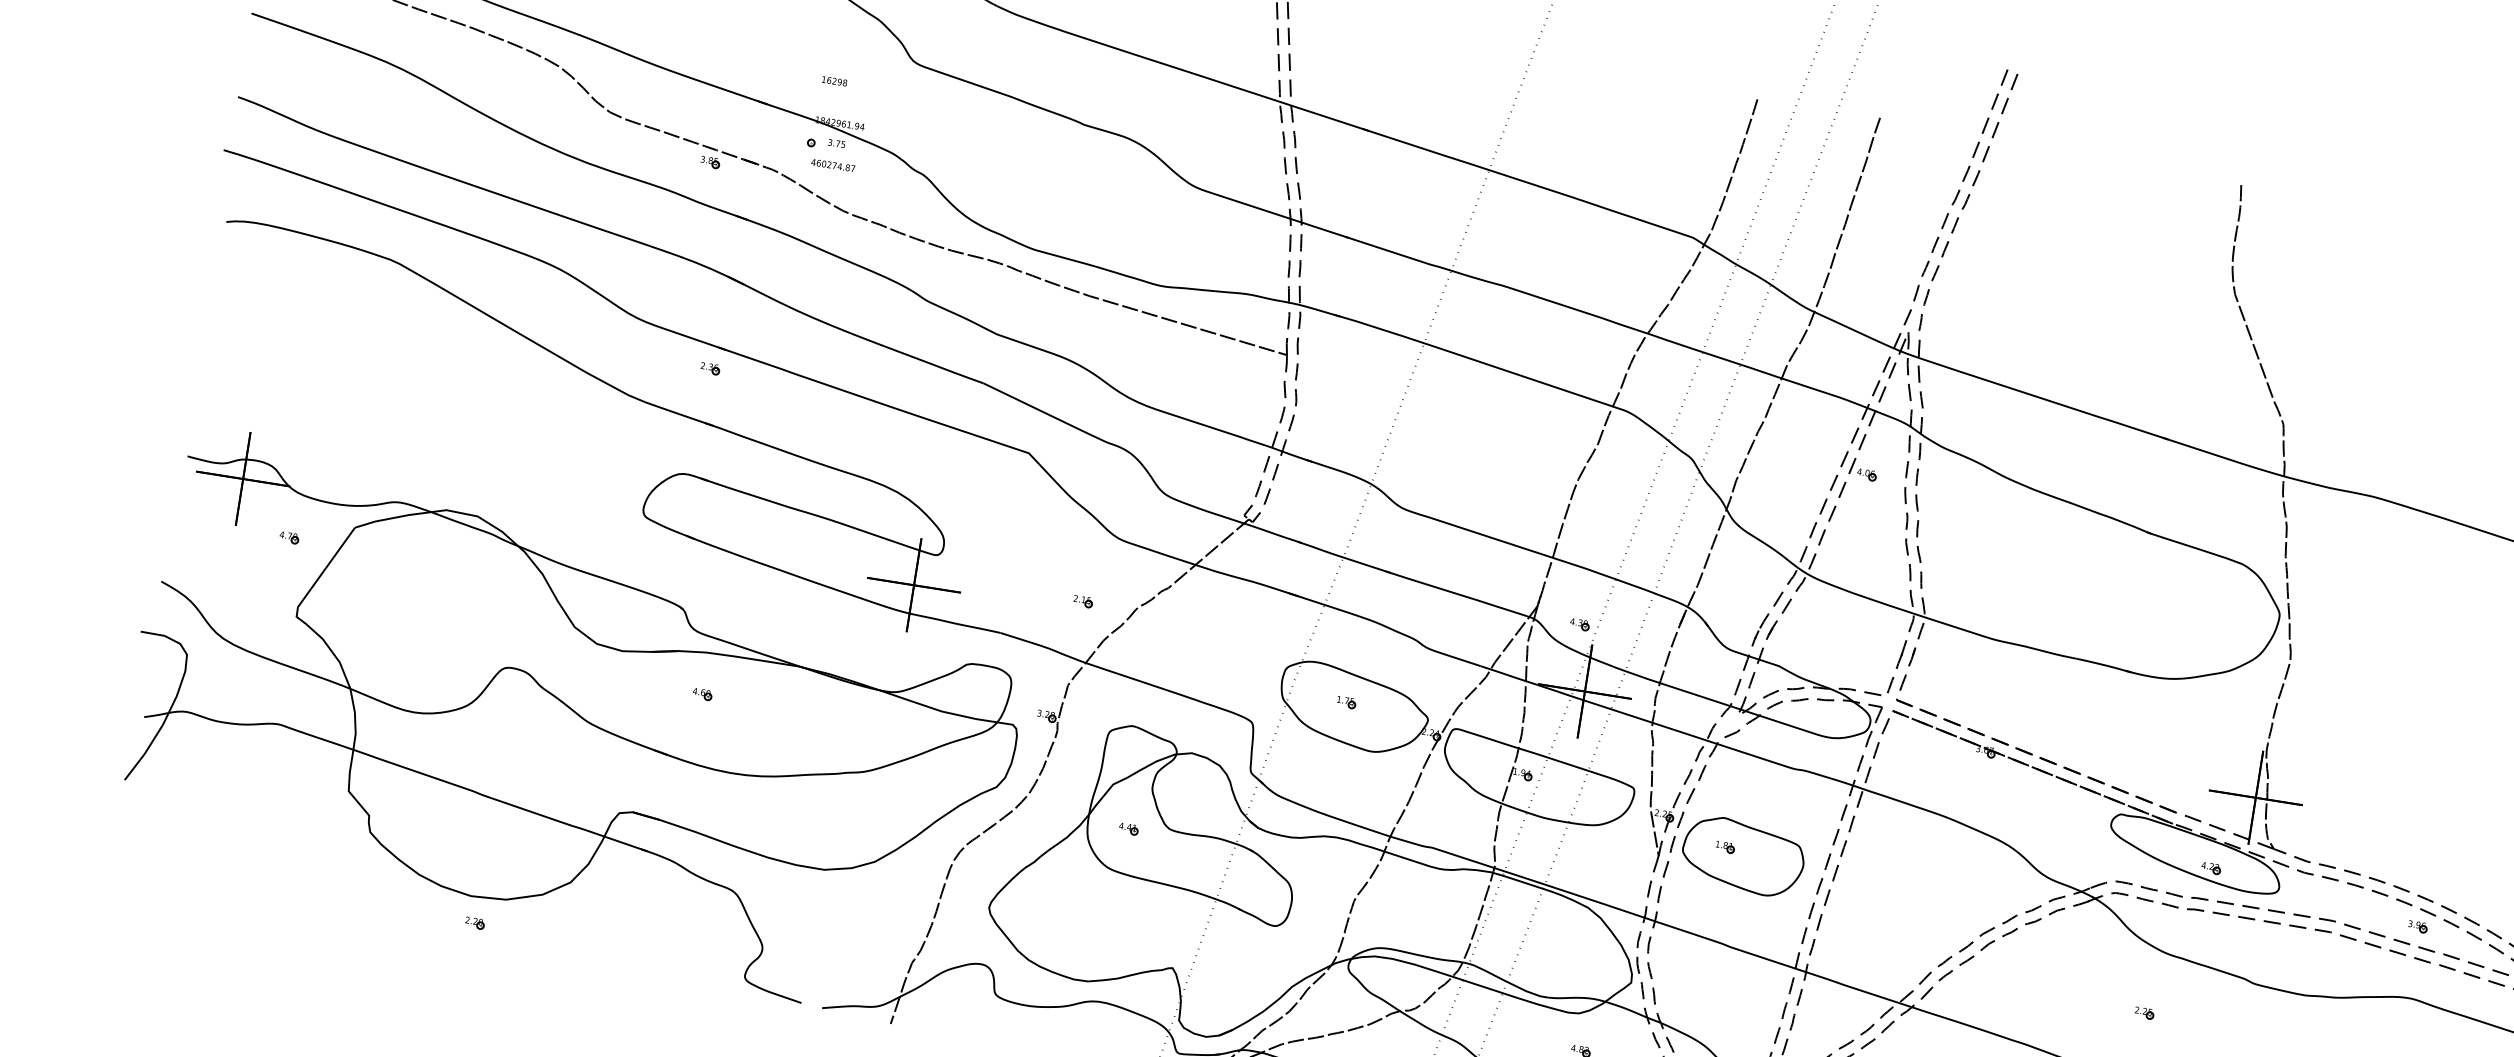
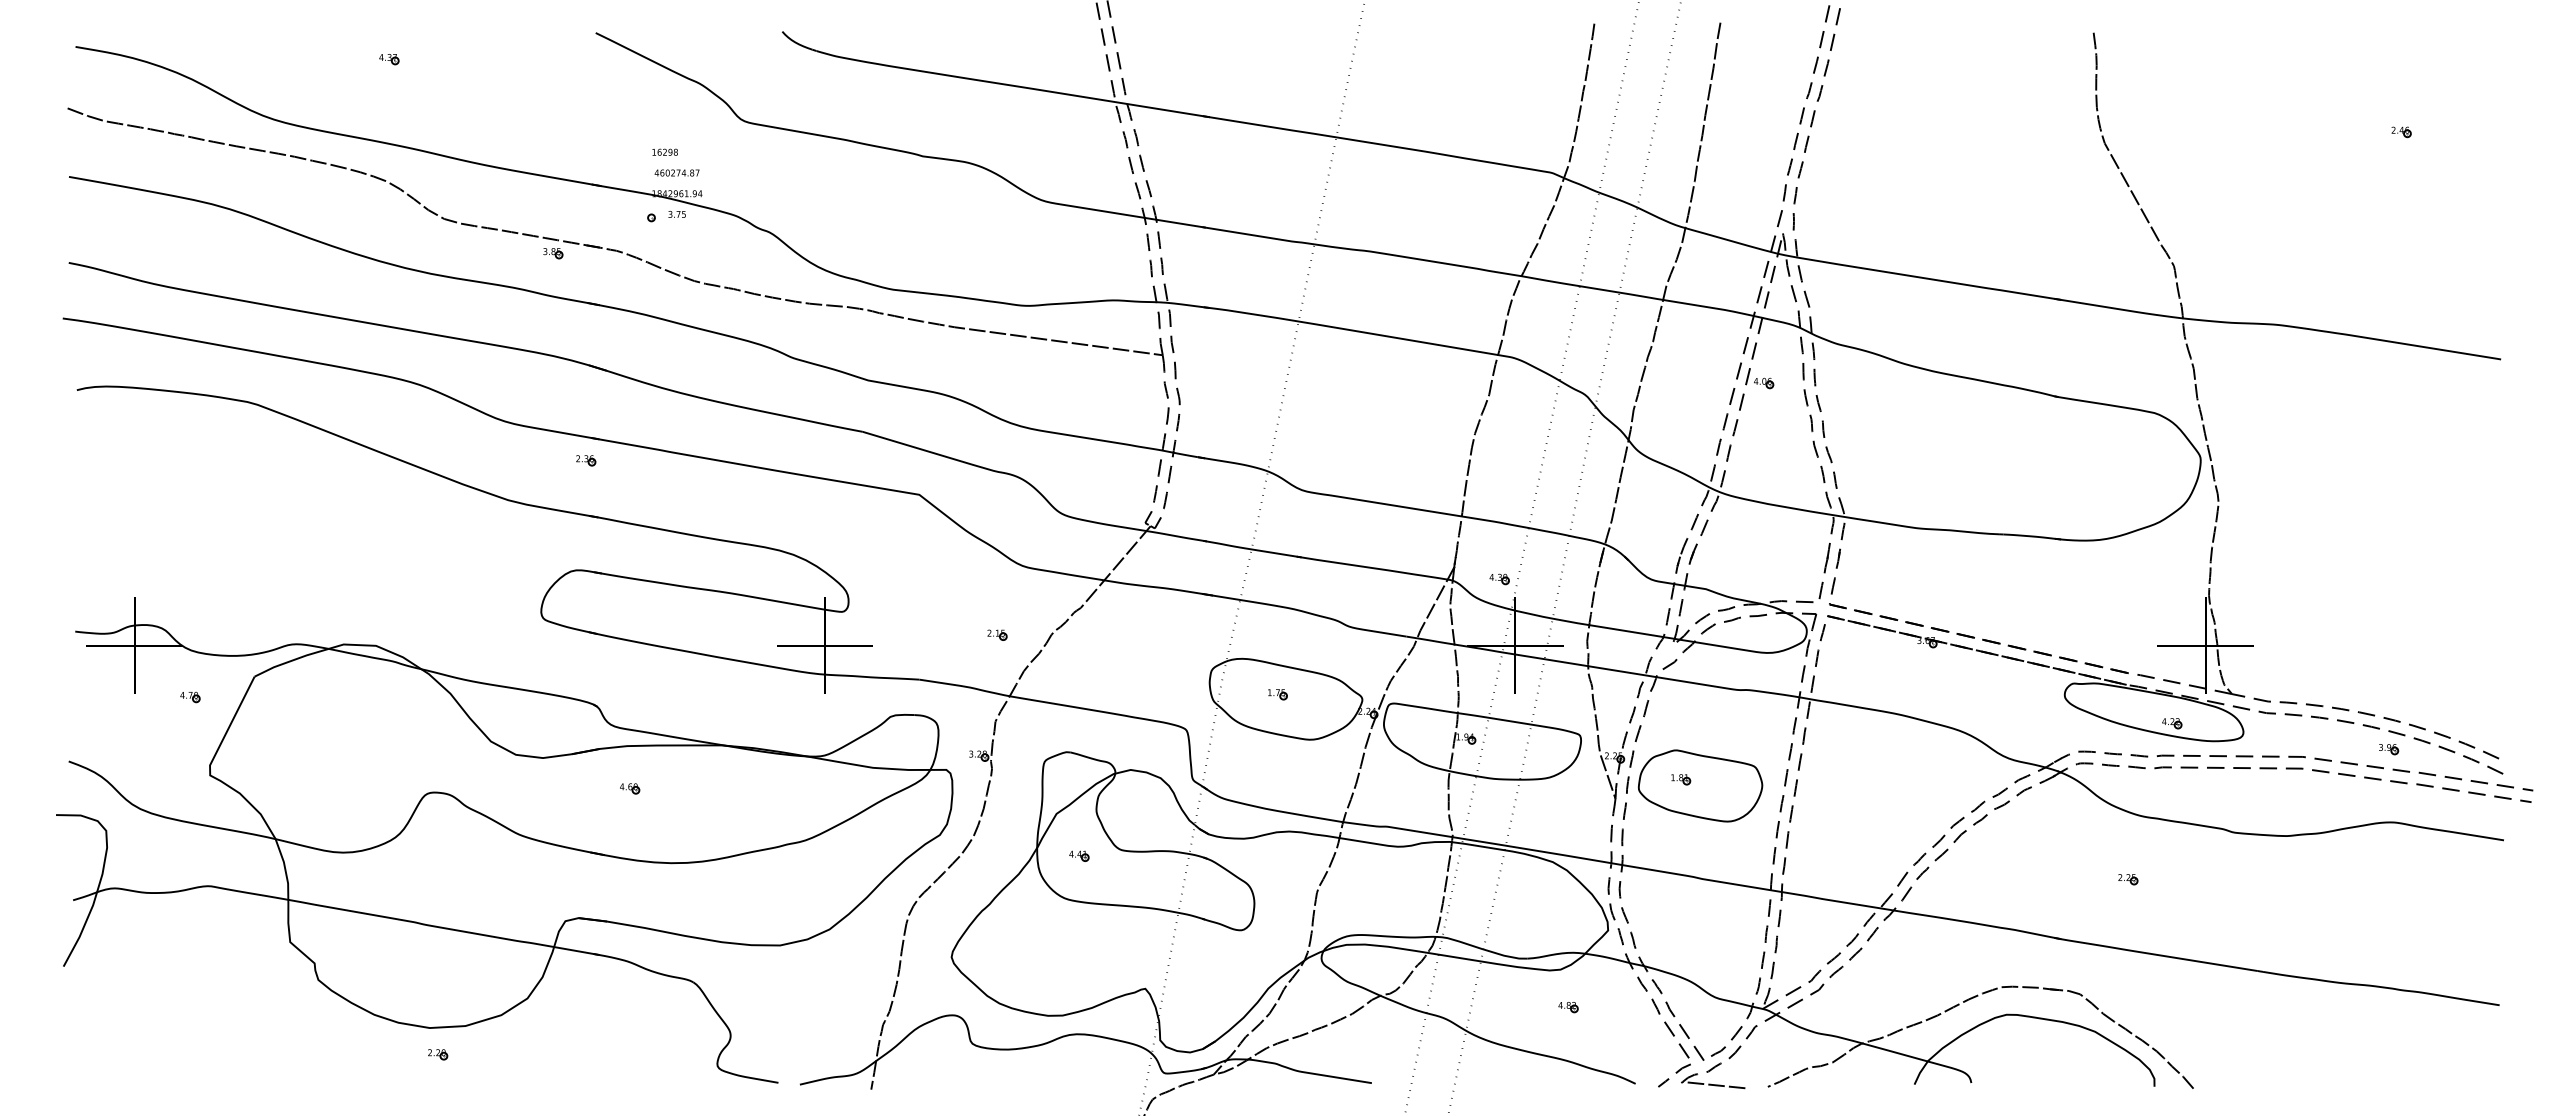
text: (832, 164) -> (676, 172), moved

